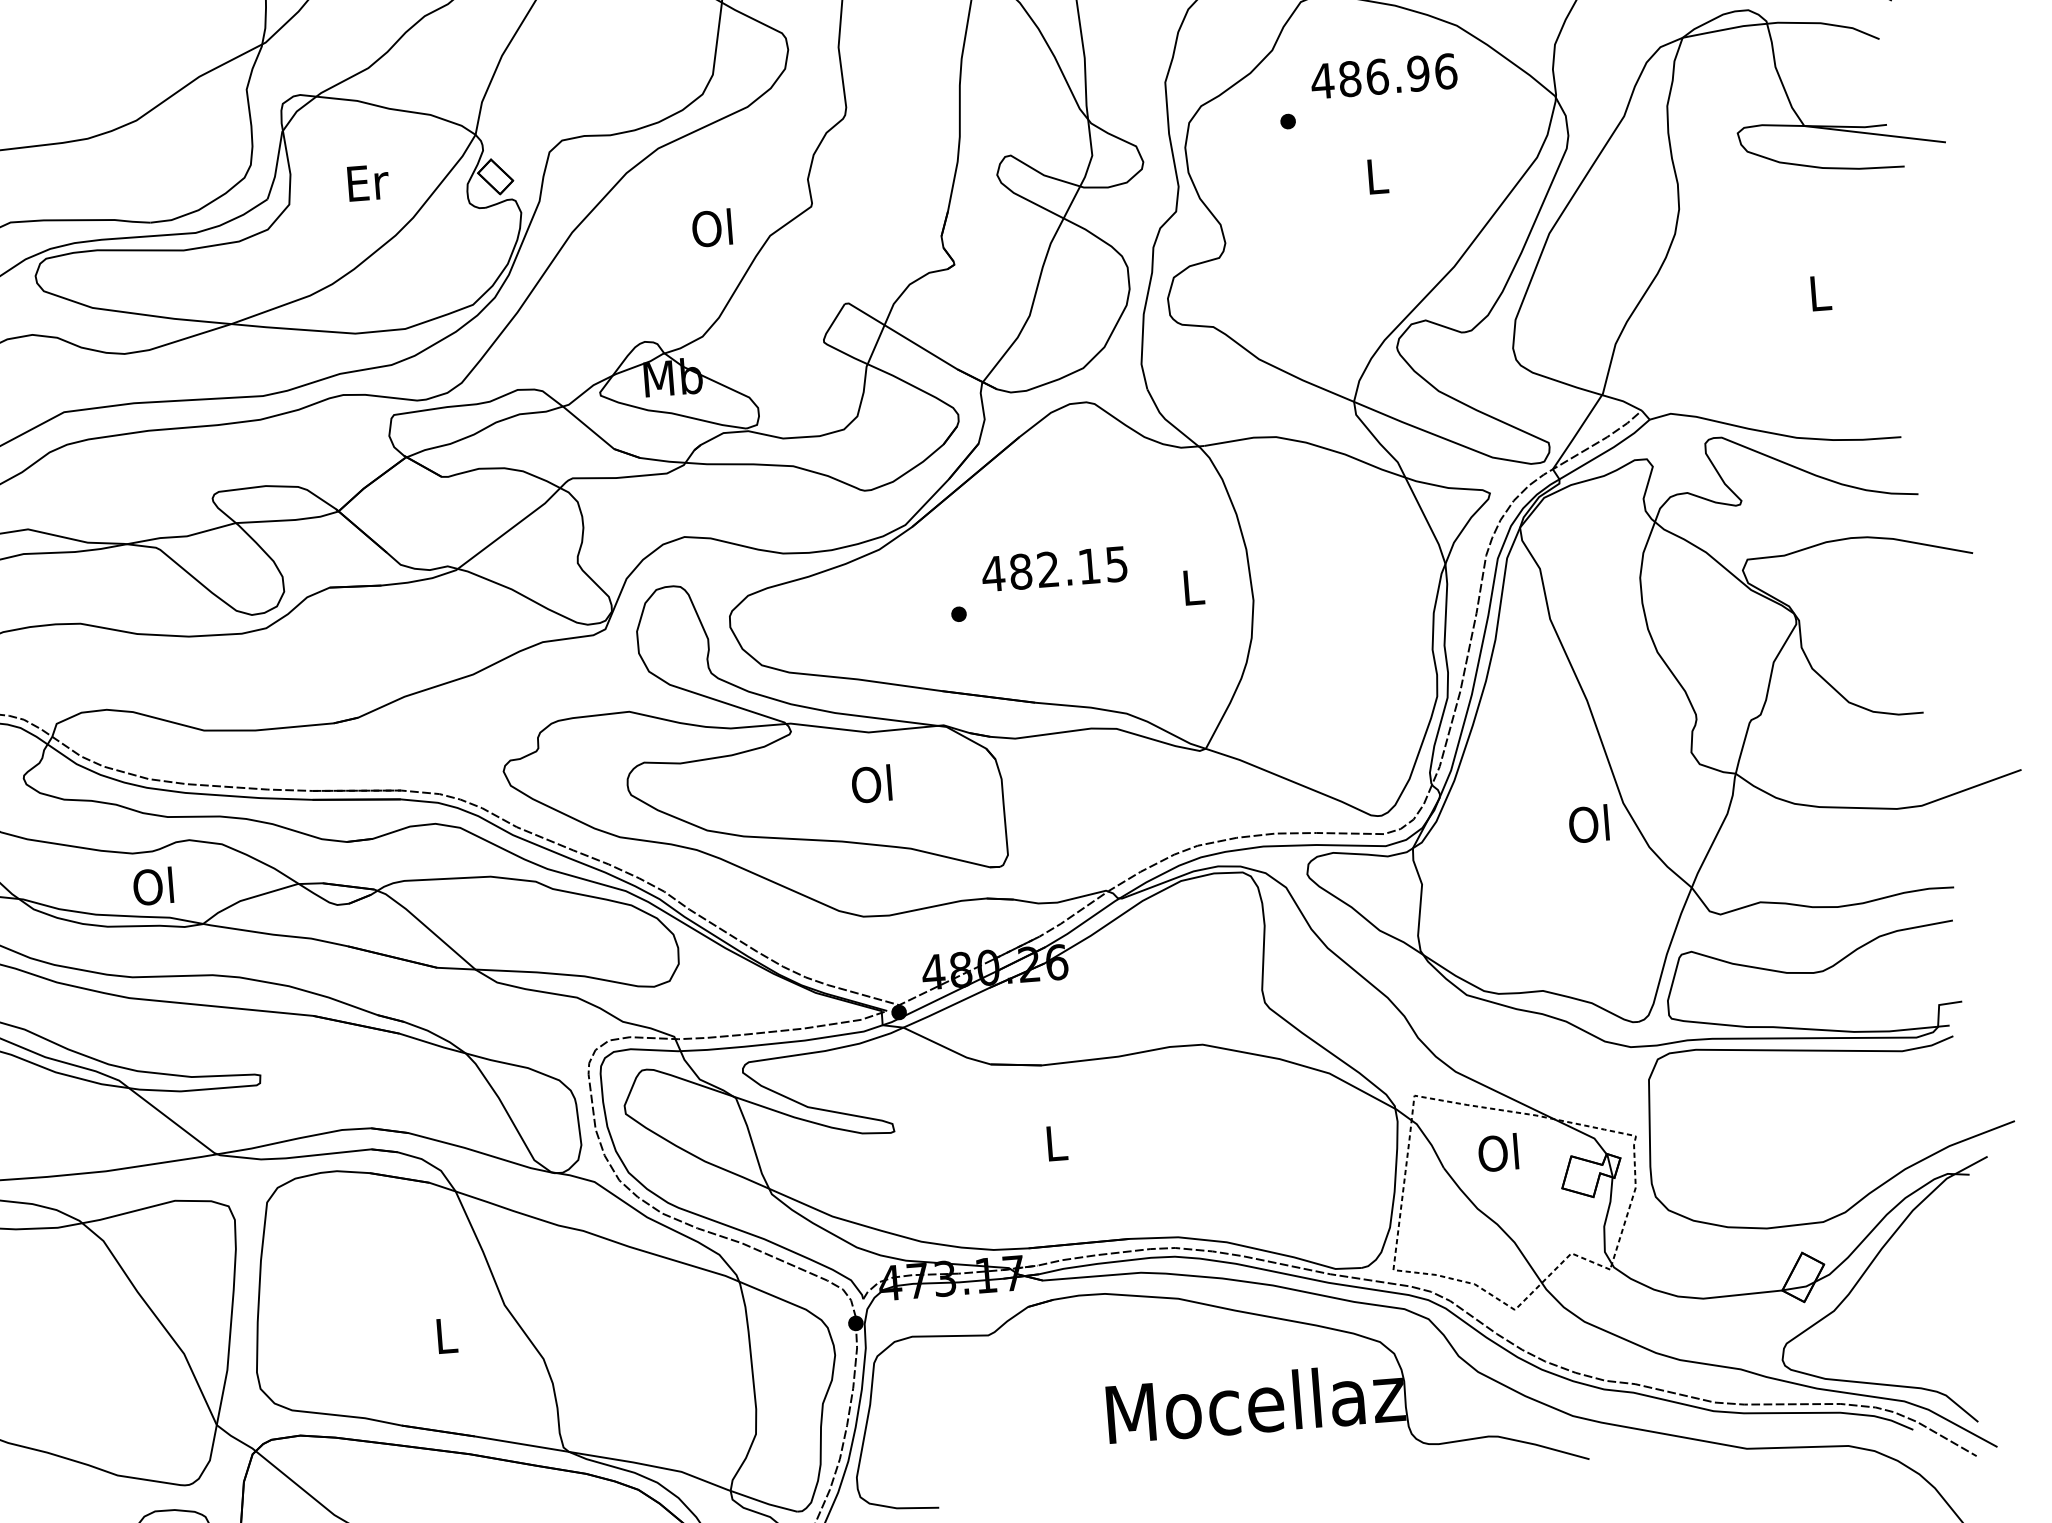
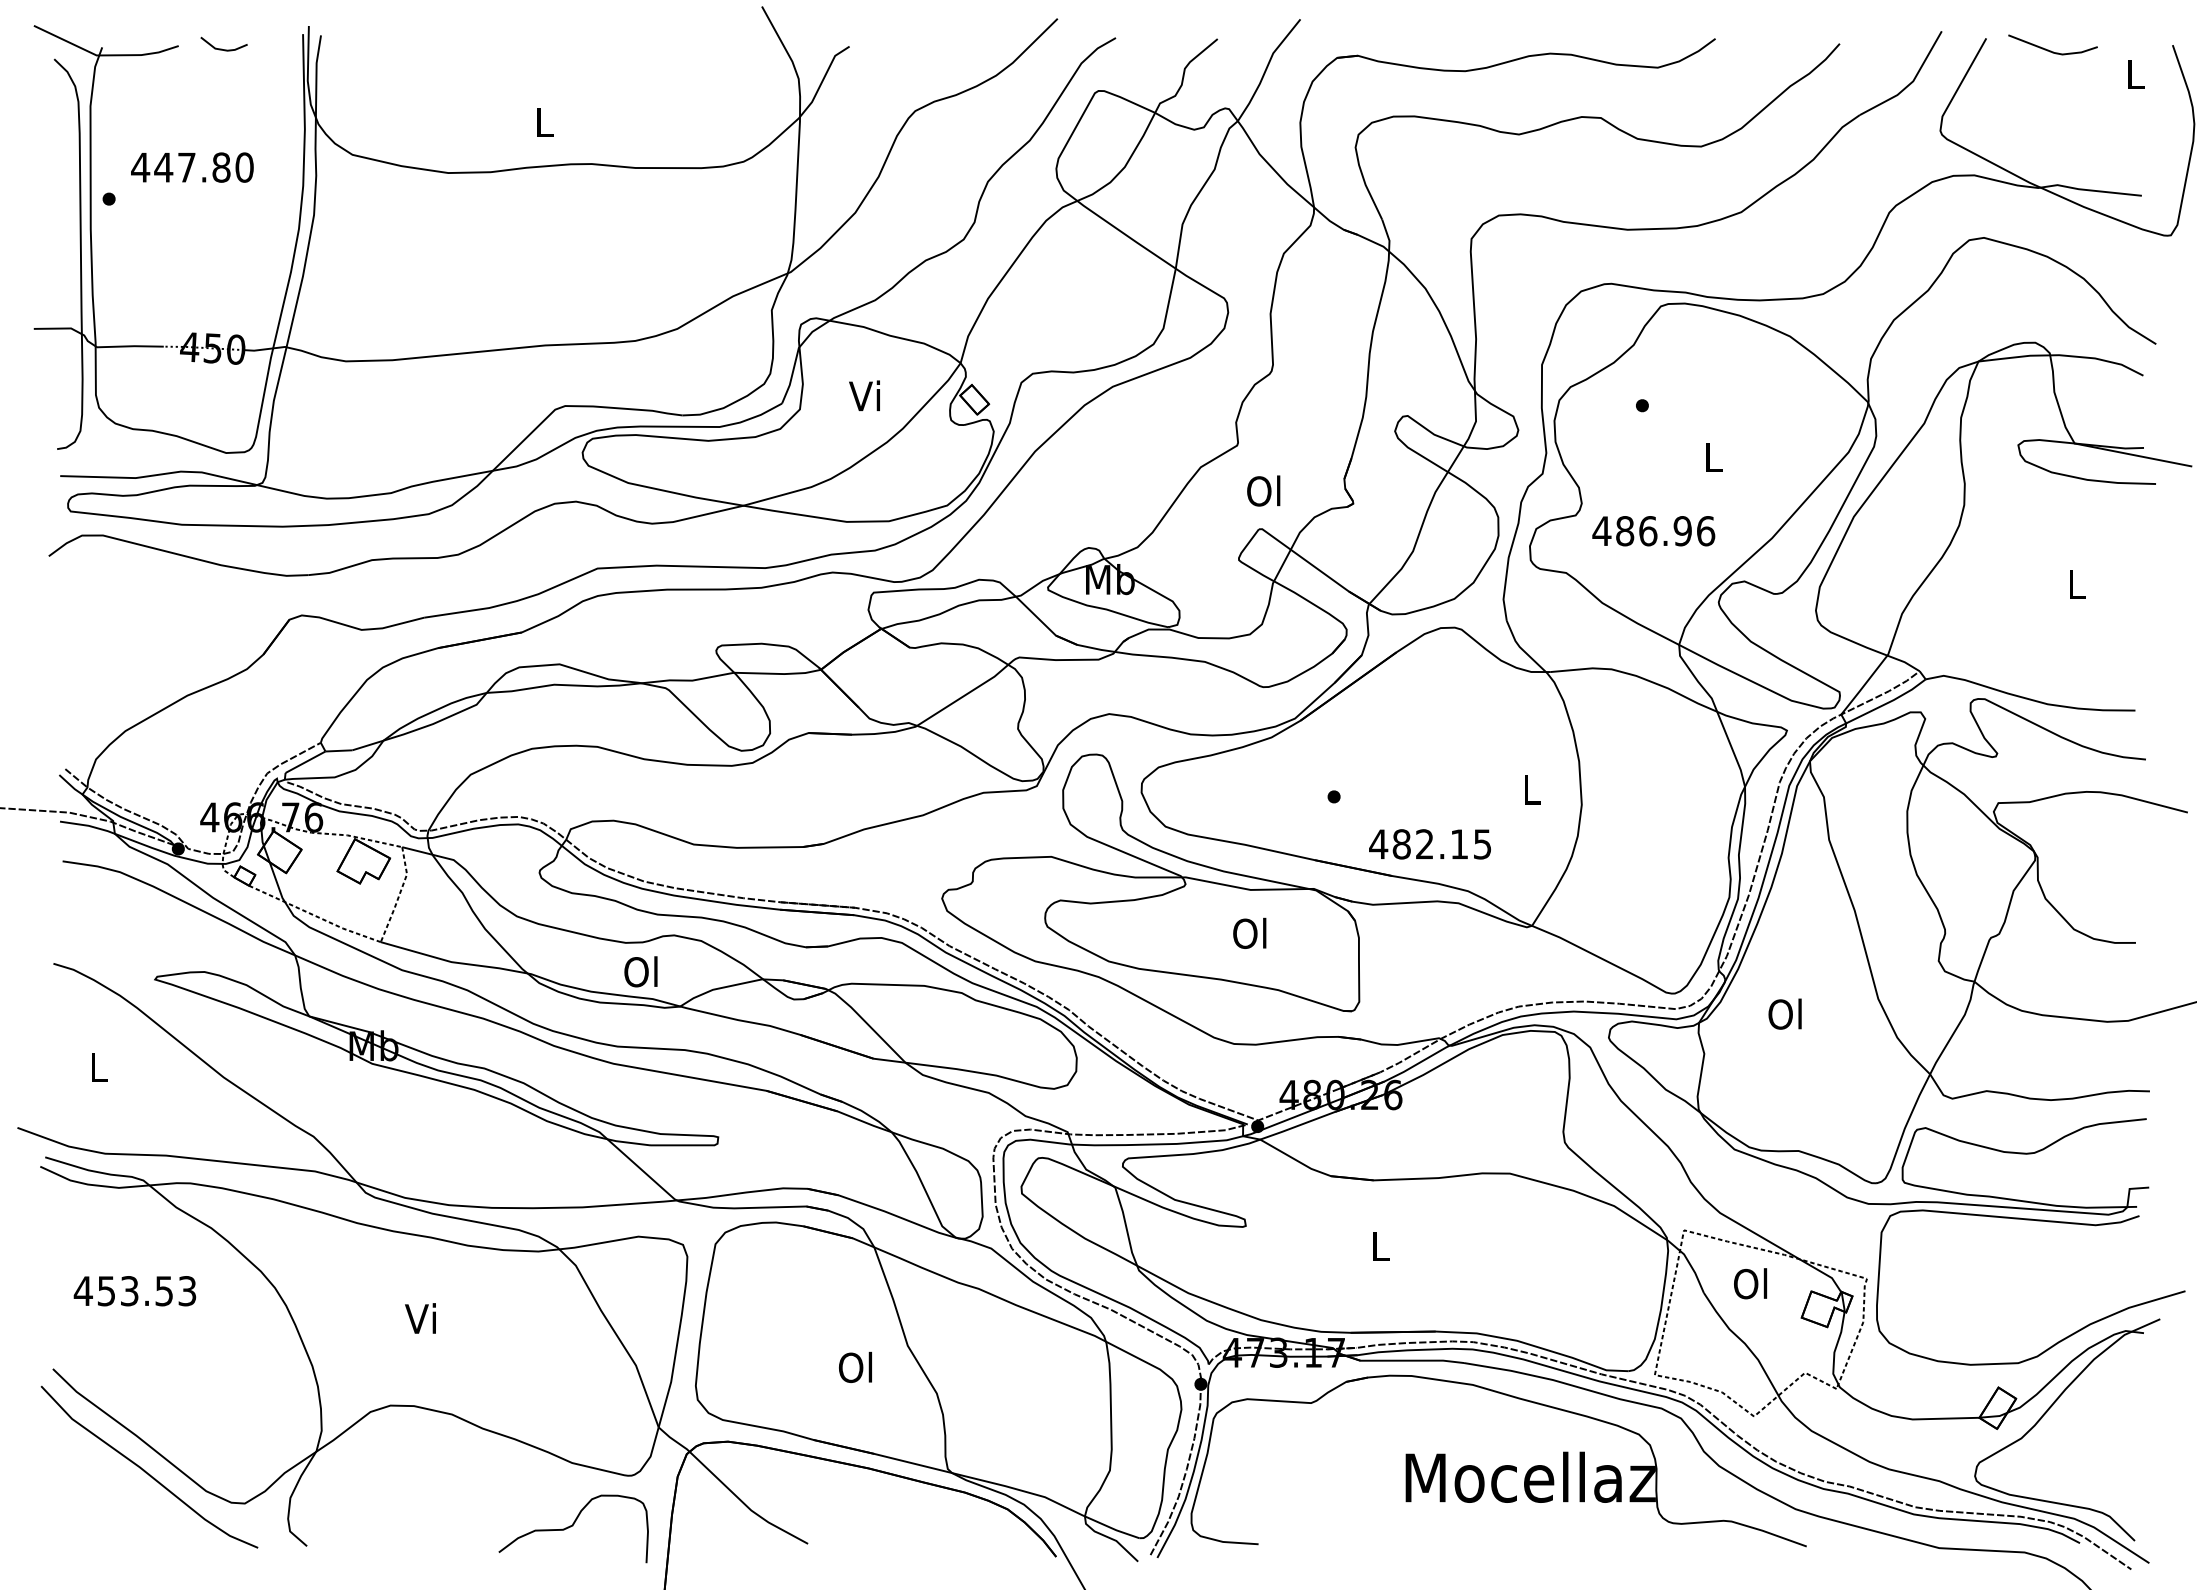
text: (1383, 76) -> (1653, 531), moved
text: (366, 181) -> (866, 395), Er -> Vi
text: (711, 227) -> (1263, 490), moved
text: (1053, 569) -> (1429, 844), moved
text: (1588, 823) -> (1784, 1013), moved
text: (444, 1335) -> (855, 1367), L -> Ol

